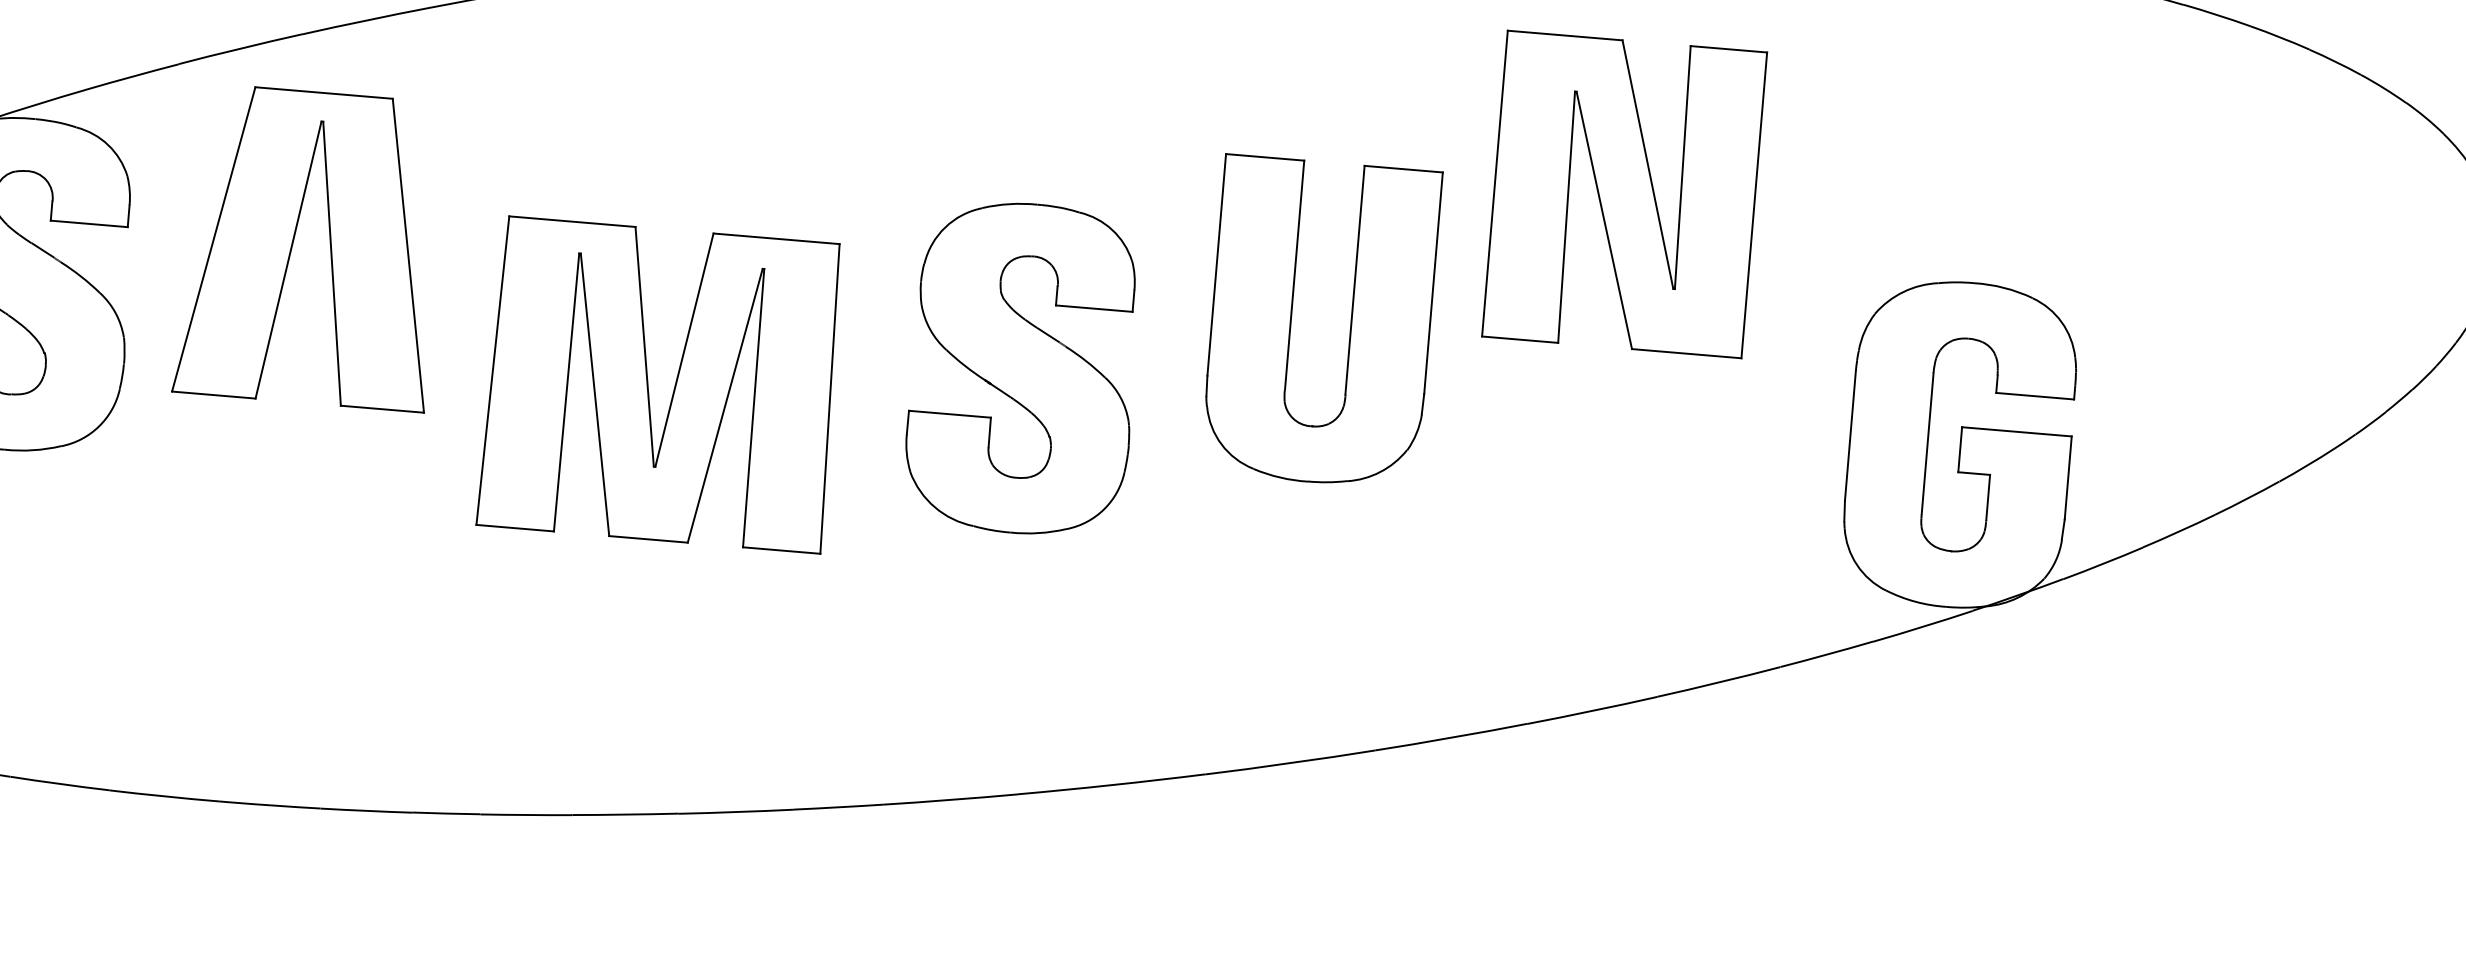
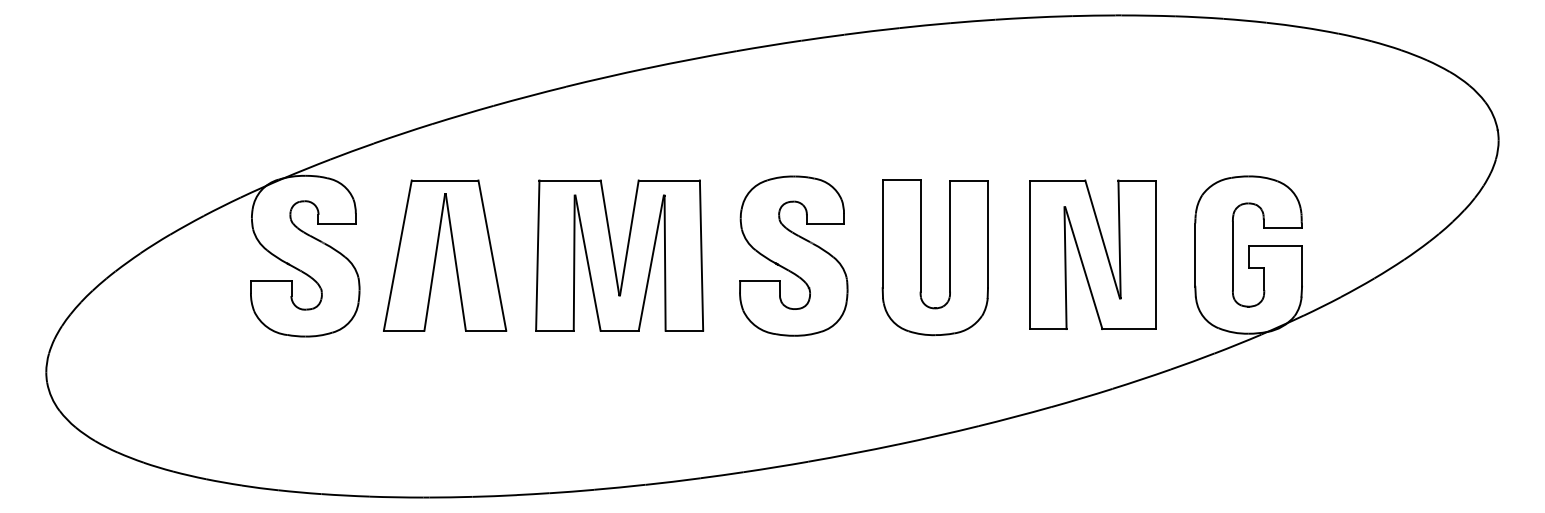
part: (1624, 193) -> (1092, 254), moved
part: (328, 248) -> (453, 255), moved
part: (1292, 319) -> (921, 257), moved
part: (661, 384) -> (619, 255), moved

